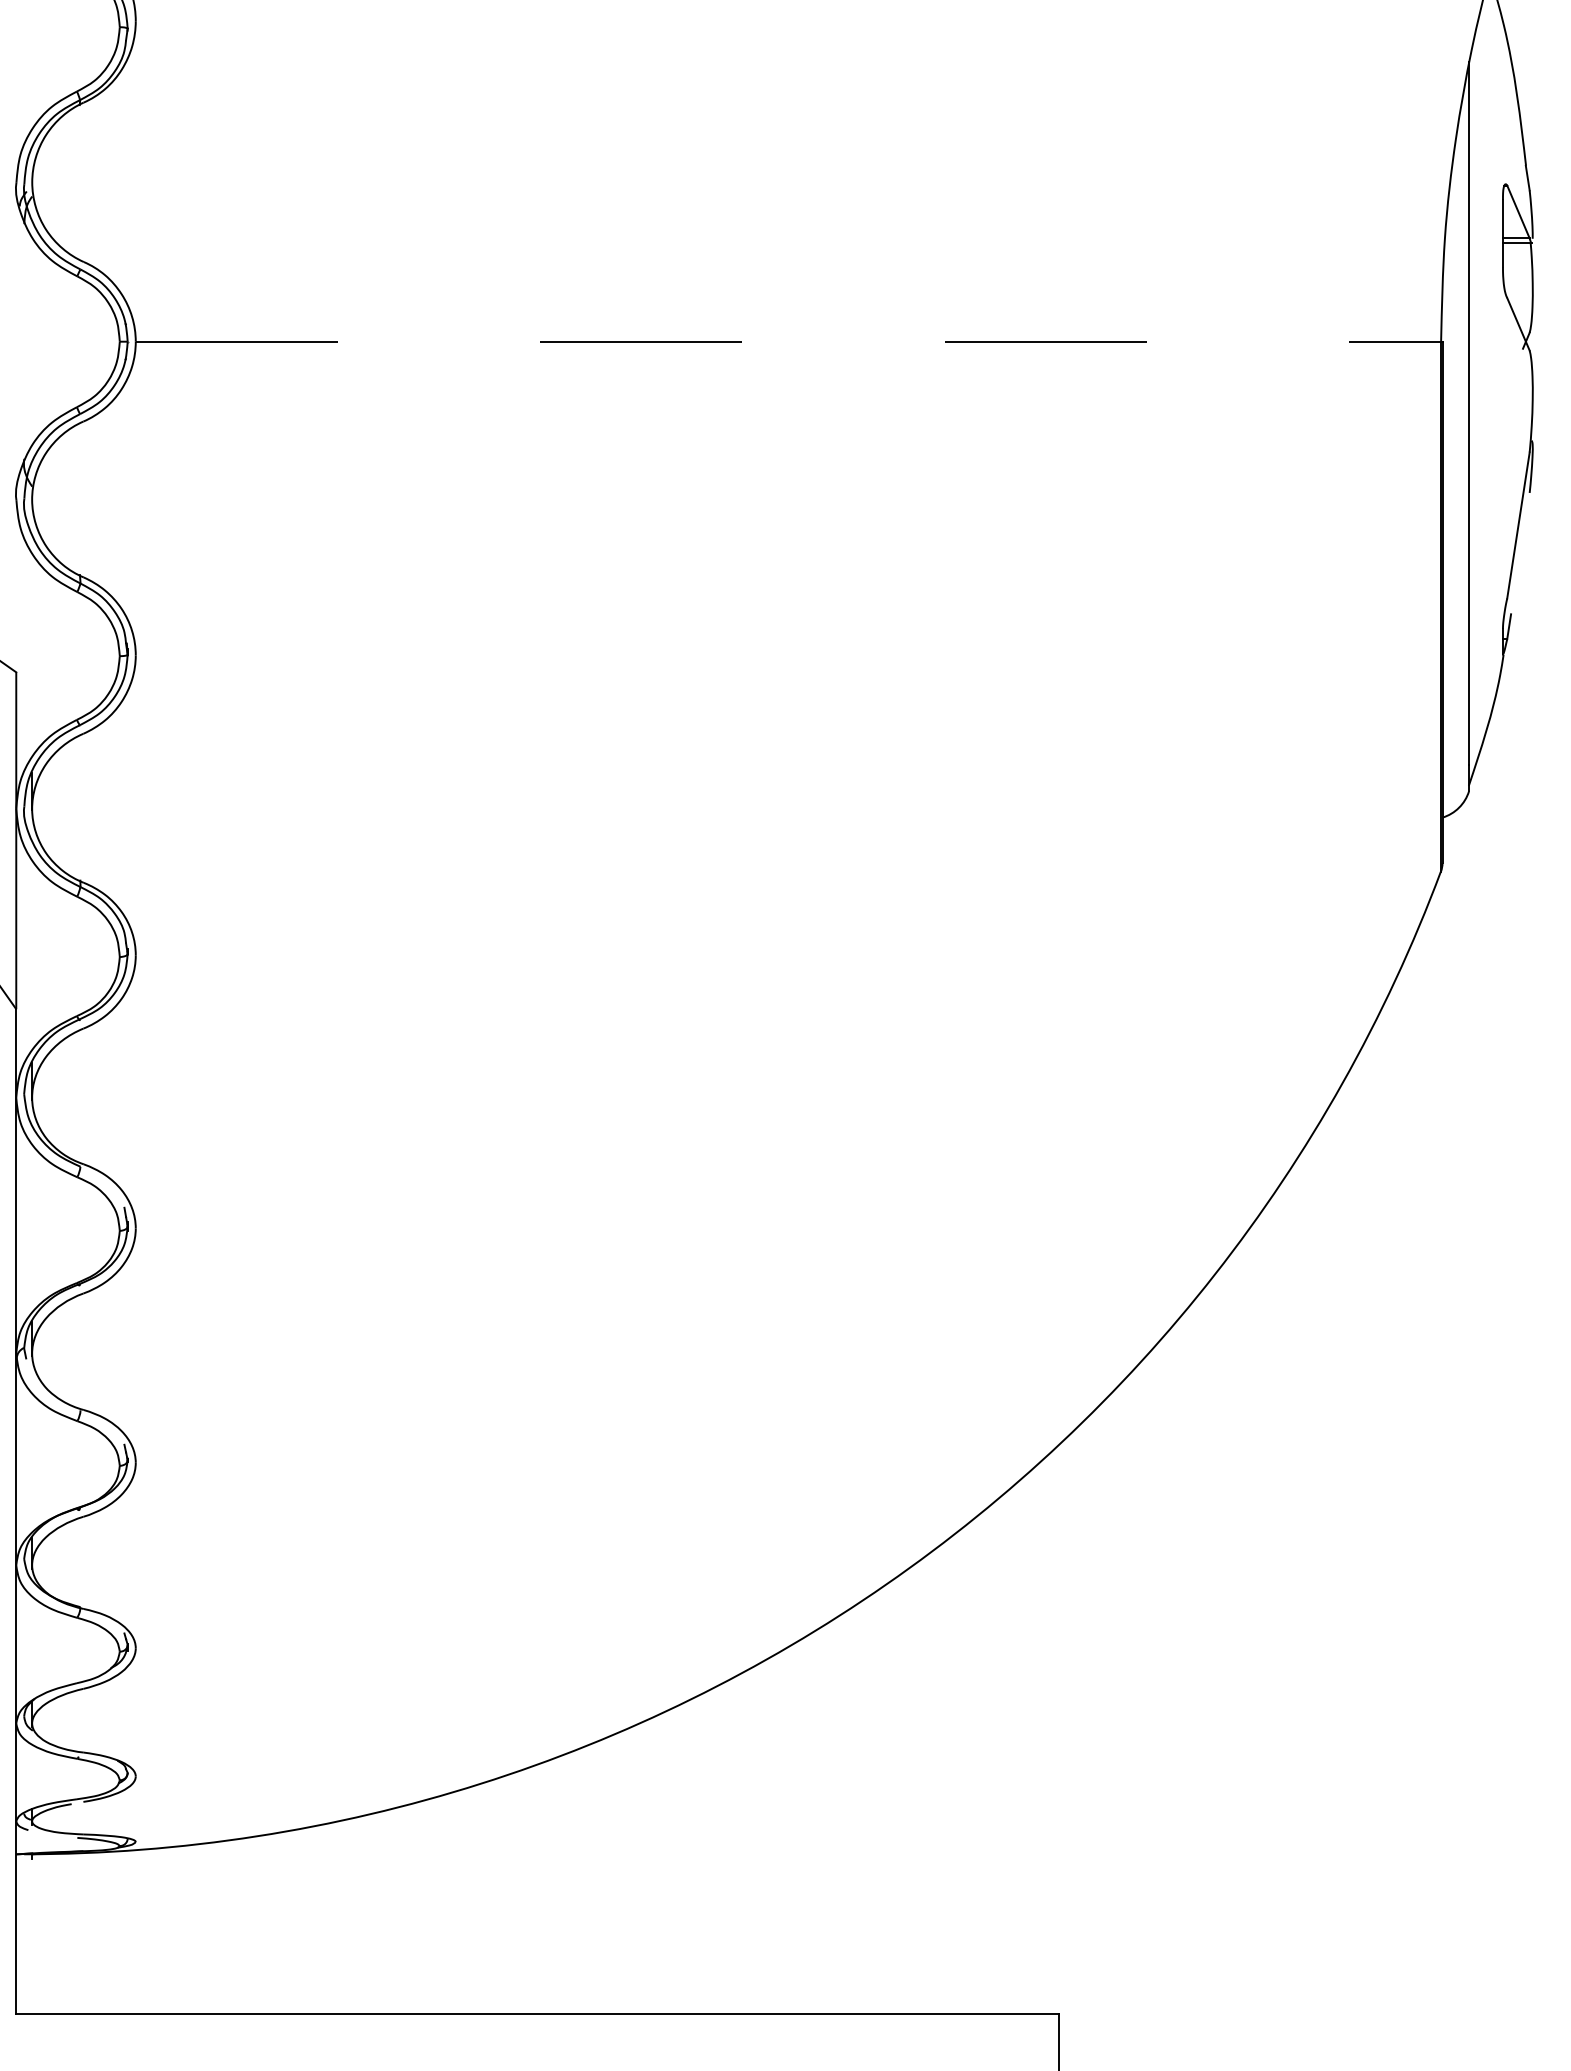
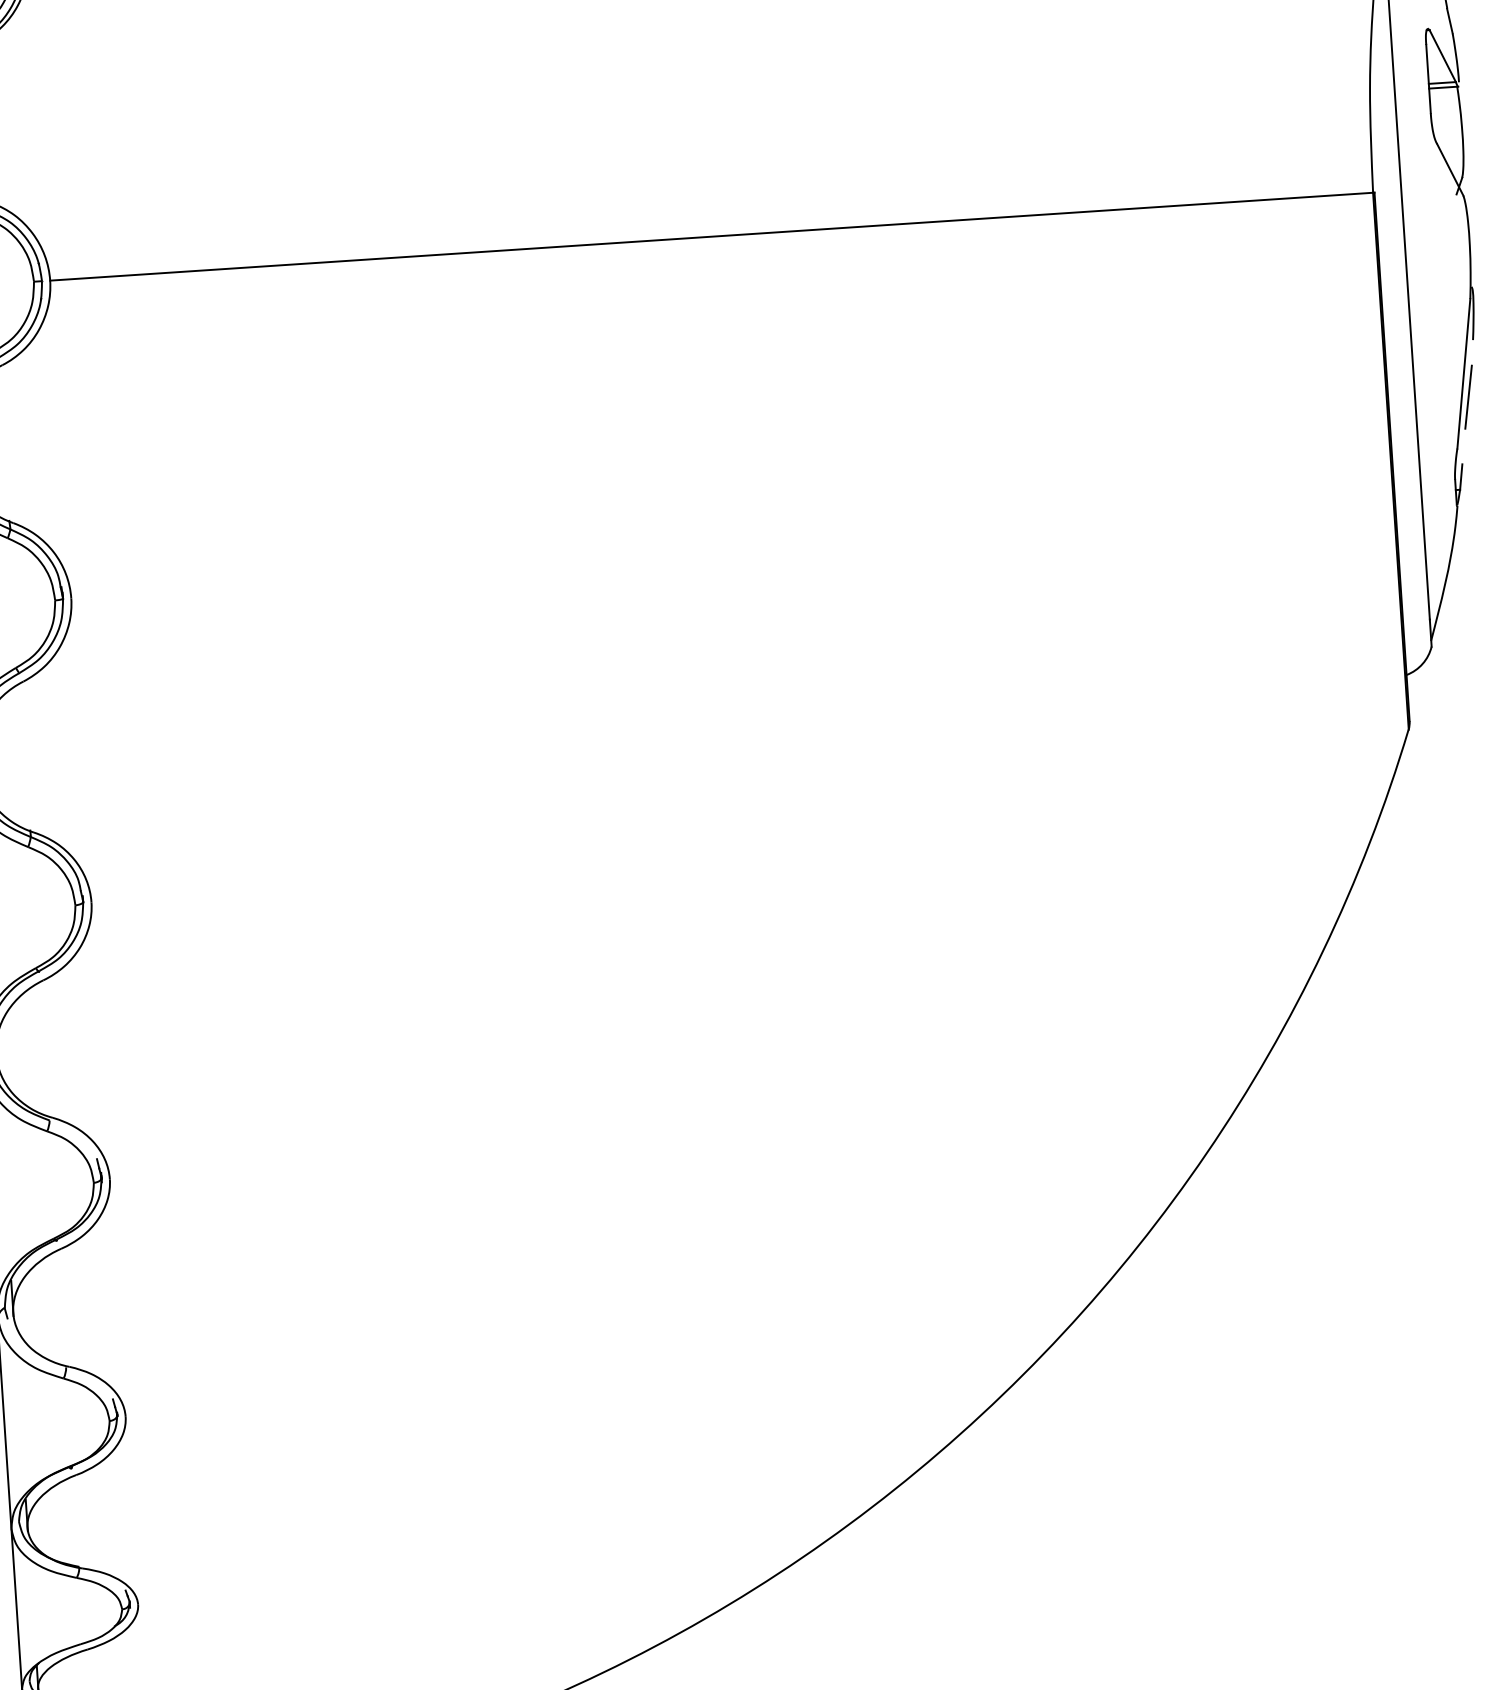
line: (788, 341) -> (711, 236), dashed -> solid
line: (1521, 548) -> (1468, 396), added

